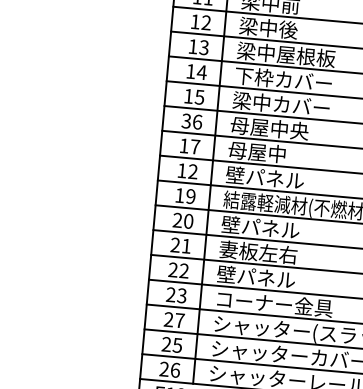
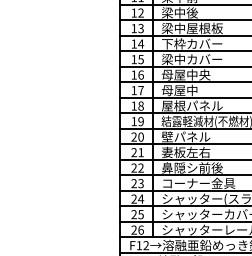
text: (185, 120) -> (133, 74), 36 -> 16
text: (192, 170) -> (140, 105), 12 -> 18
text: (273, 178) -> (191, 105), 壁パネル -> 屋根パネル
text: (265, 277) -> (191, 167), 壁パネル -> 鼻隠シ前後
text: (180, 319) -> (141, 198), 27 -> 24

